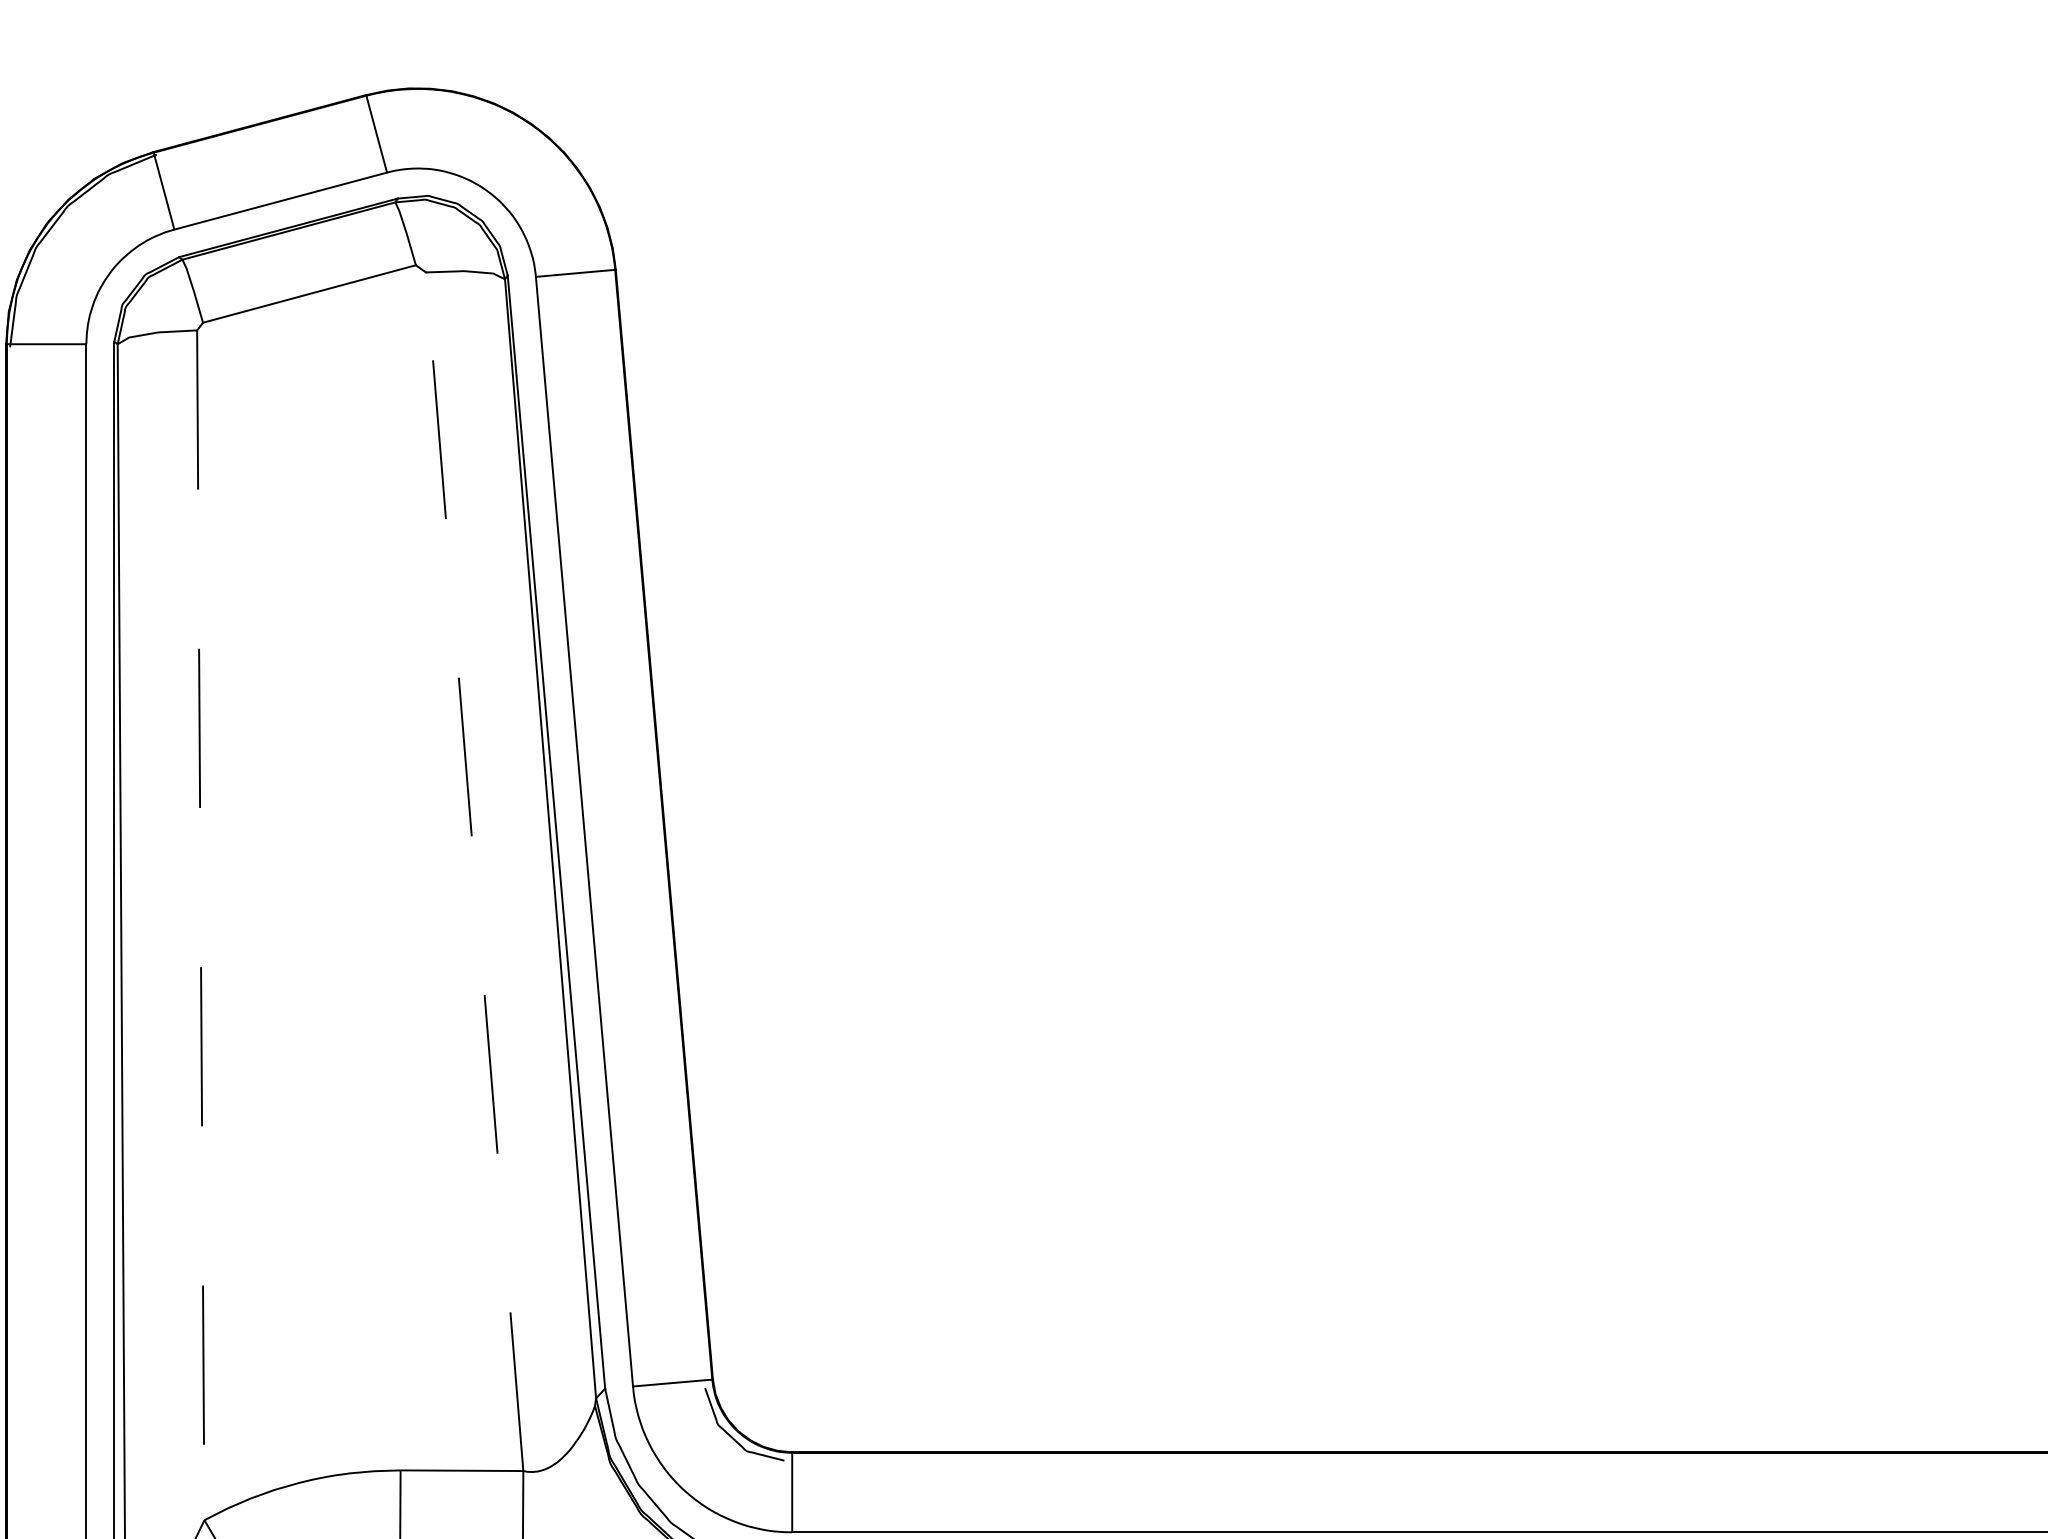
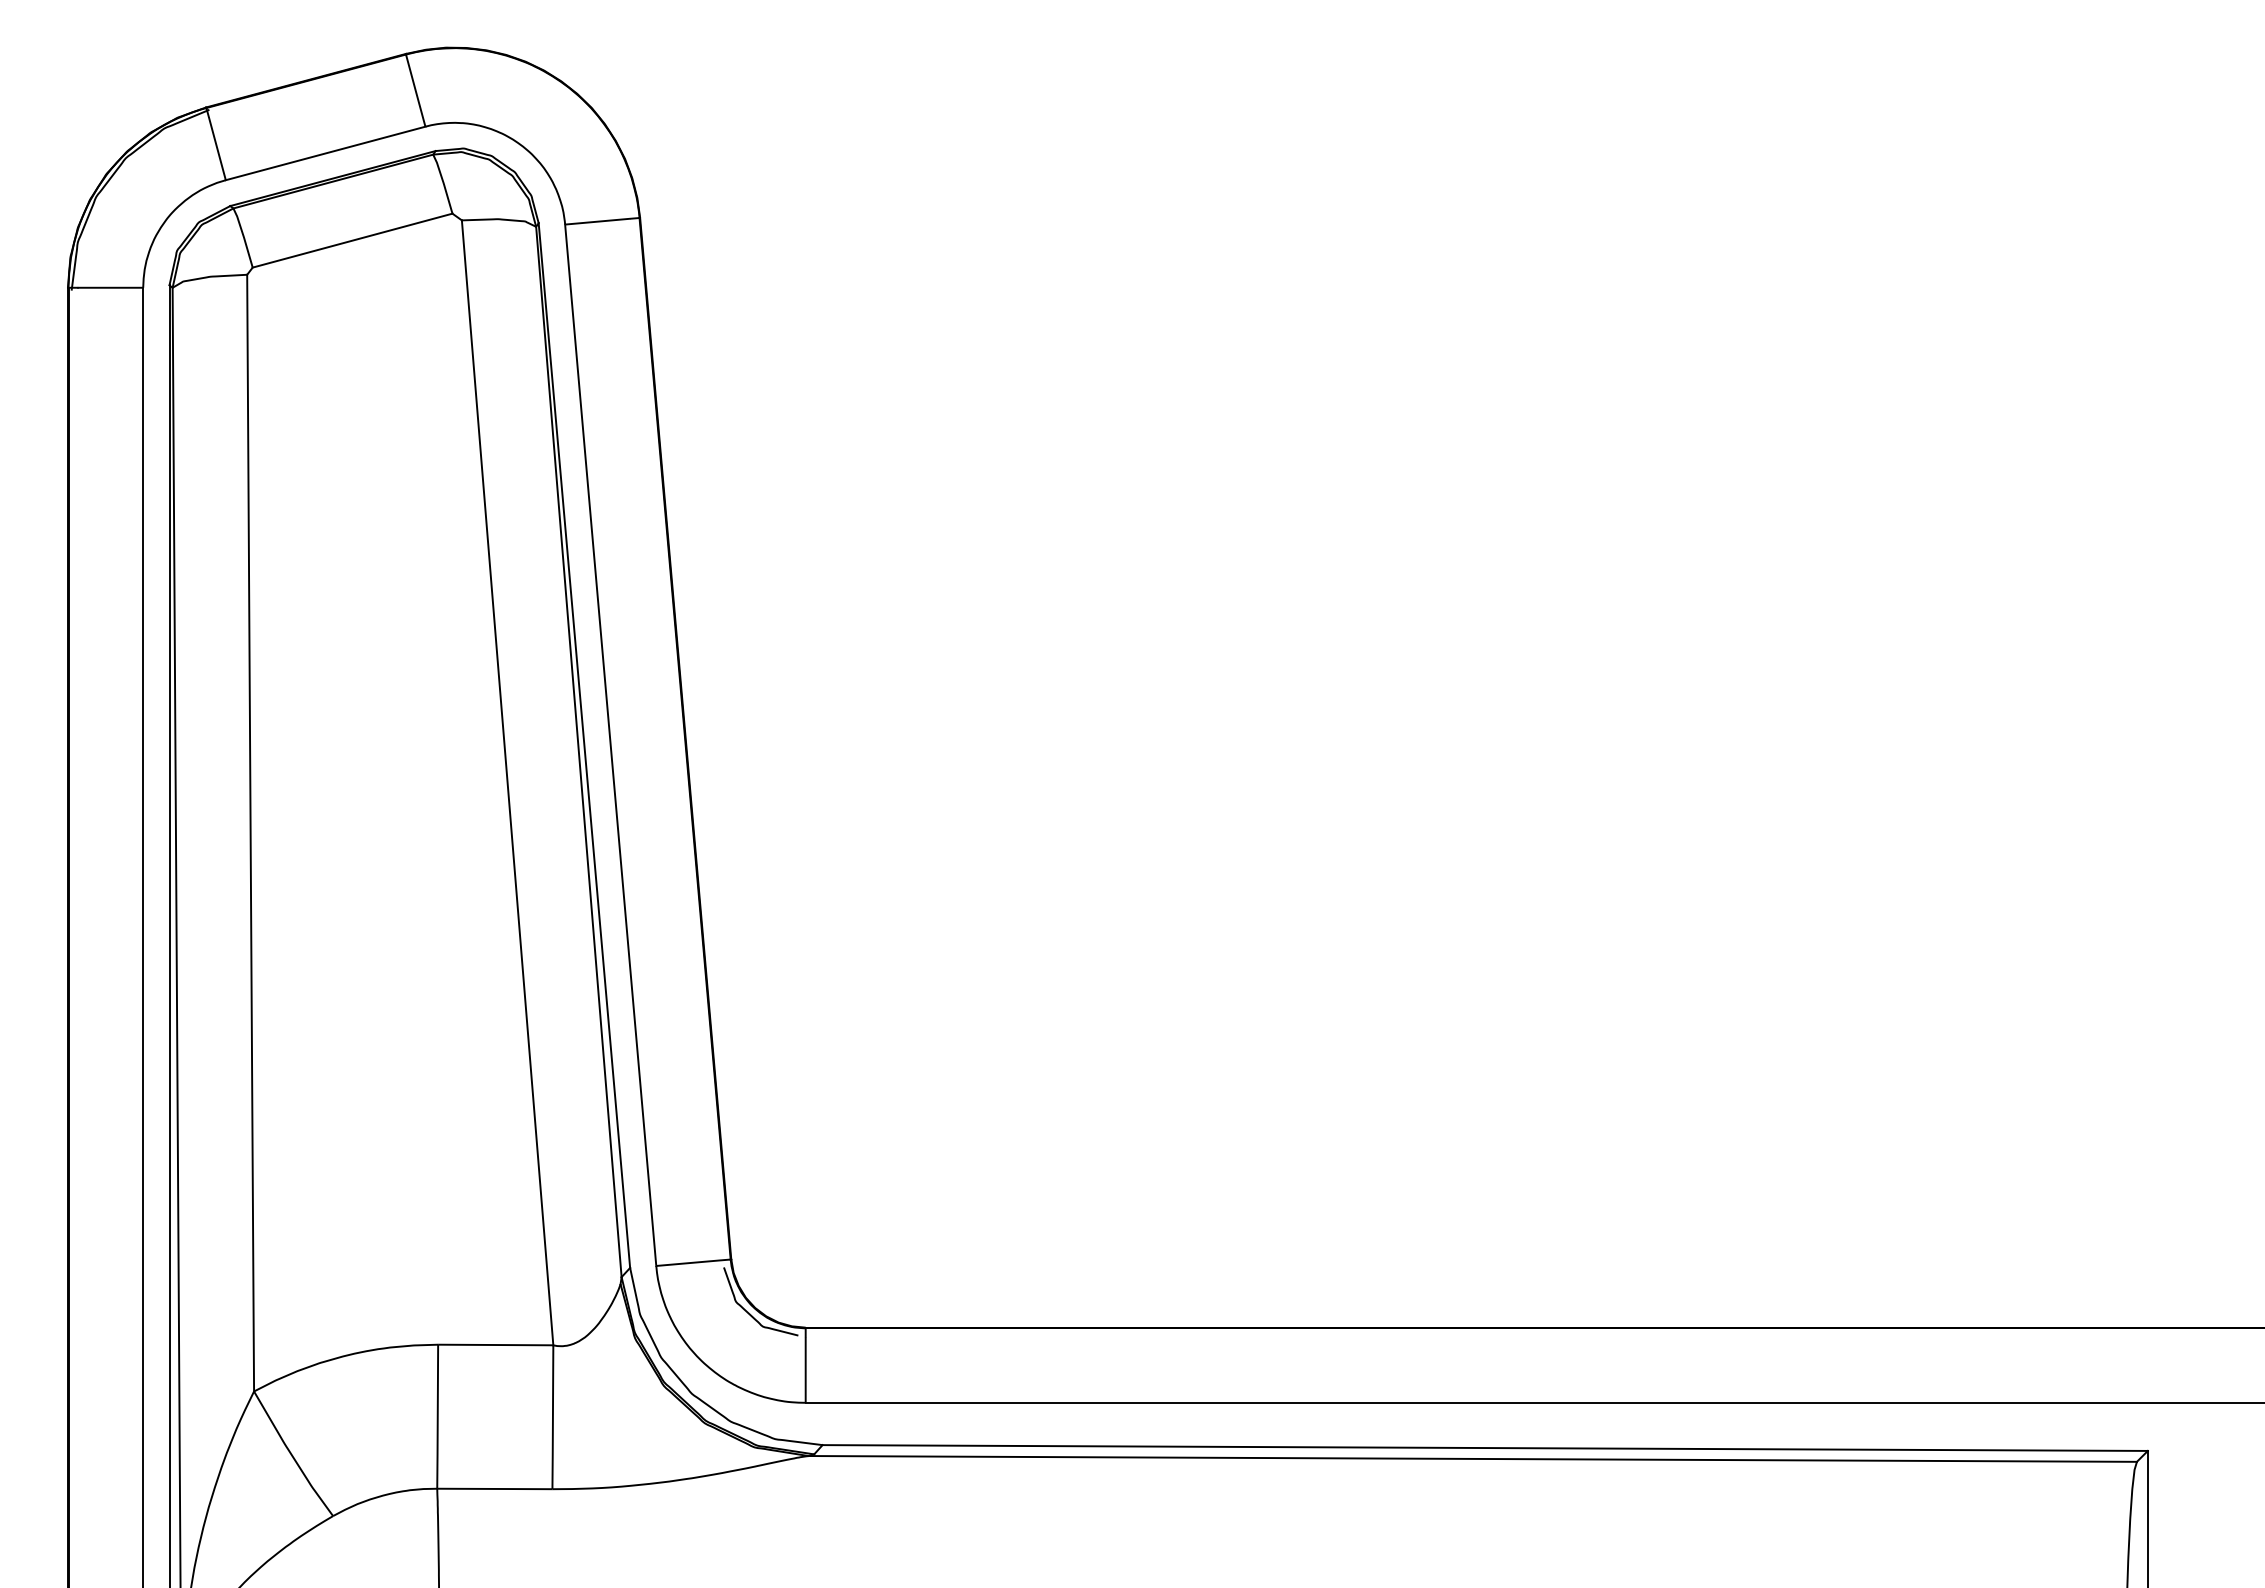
line: (474, 871) -> (507, 782), dashed -> solid
line: (200, 925) -> (250, 833), dashed -> solid

